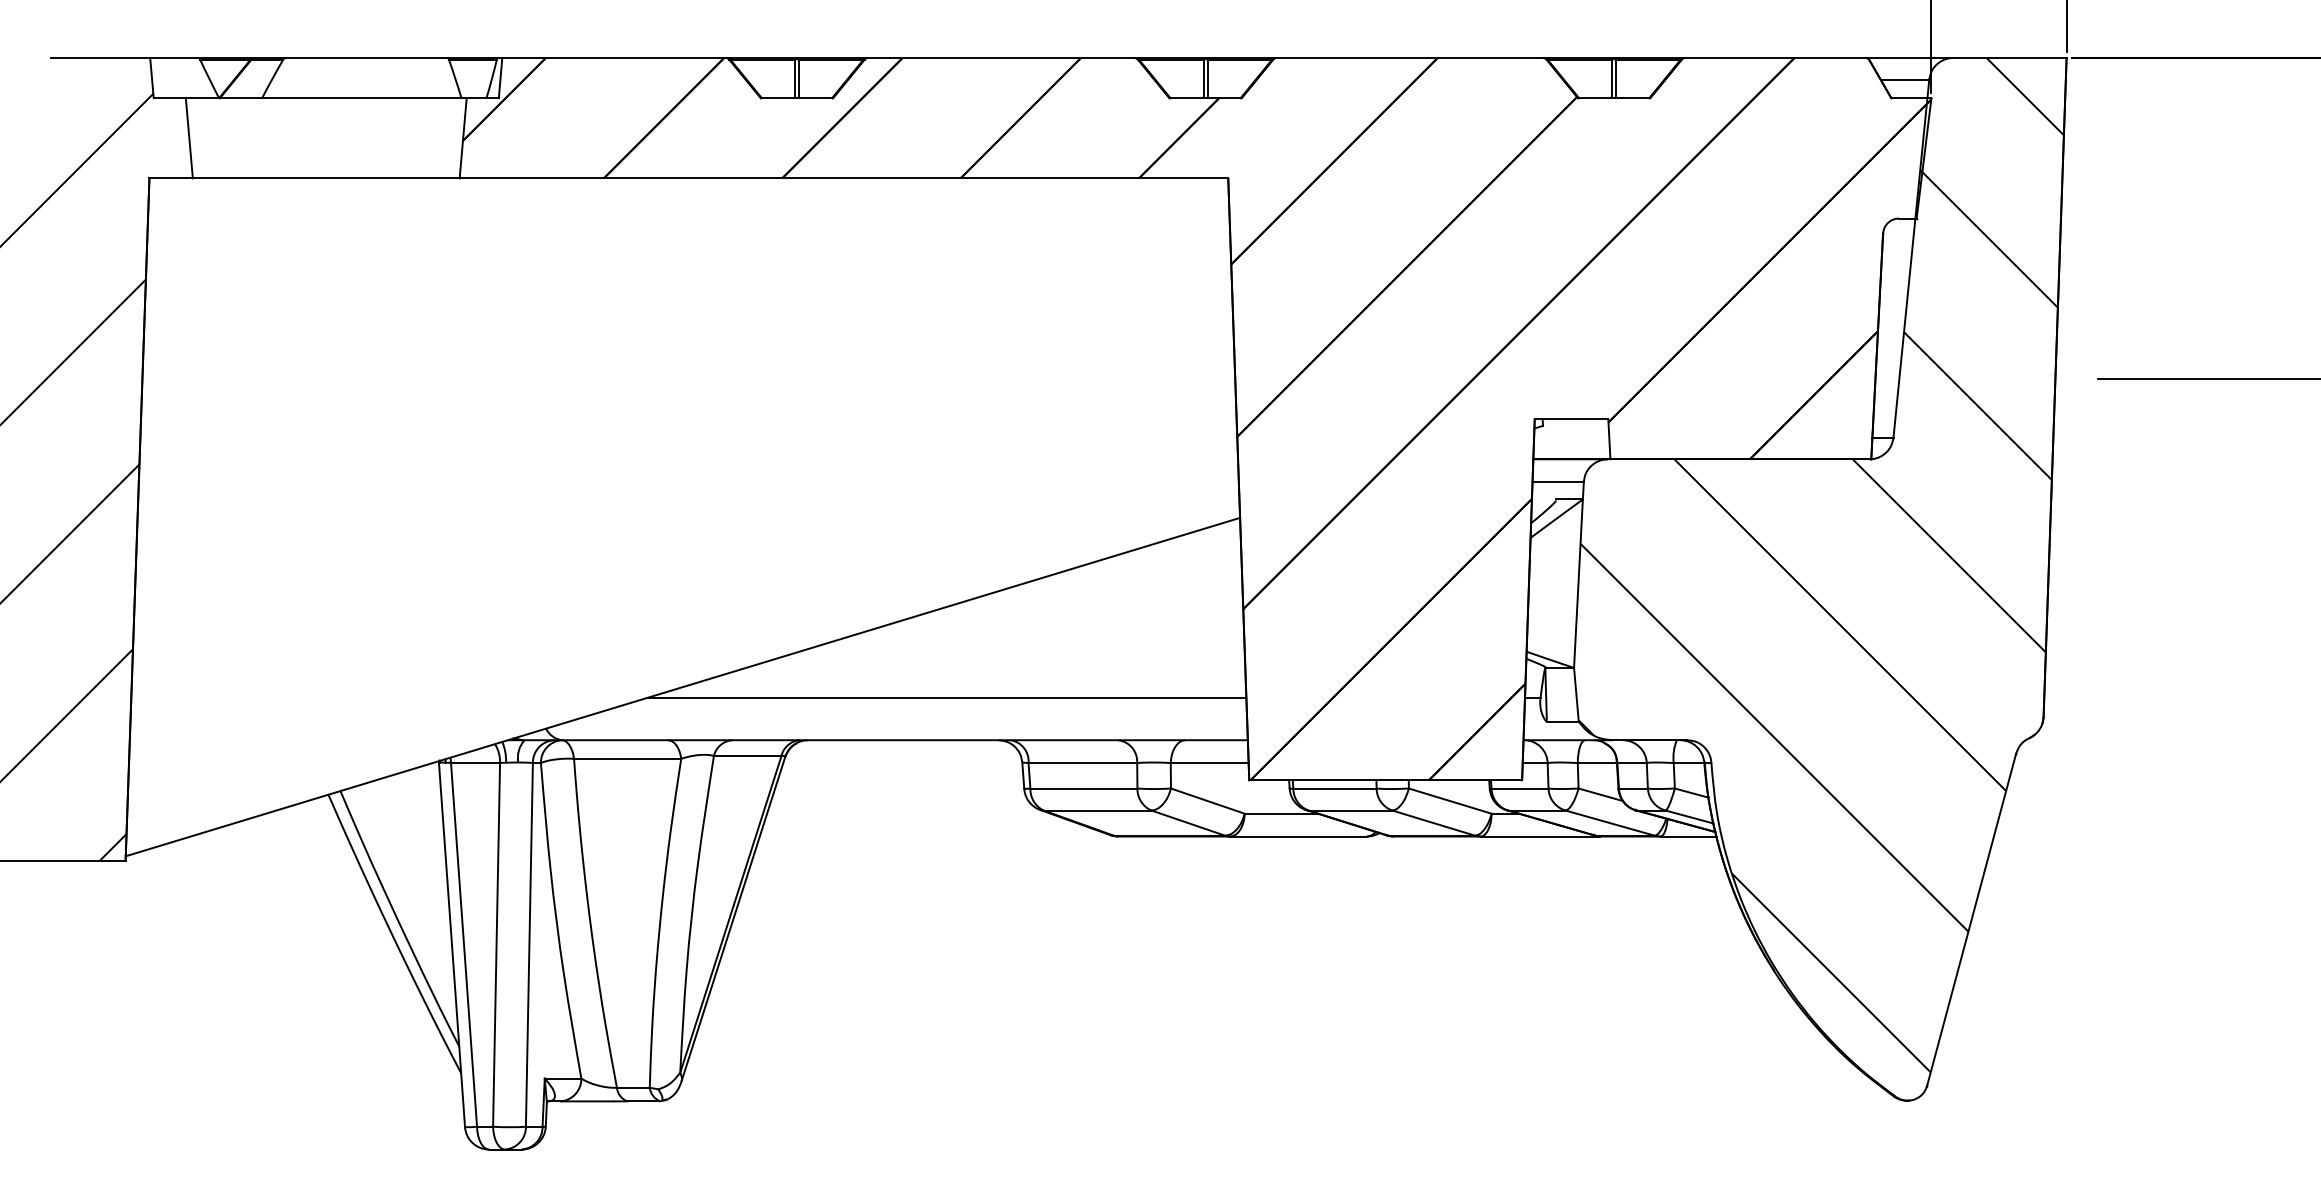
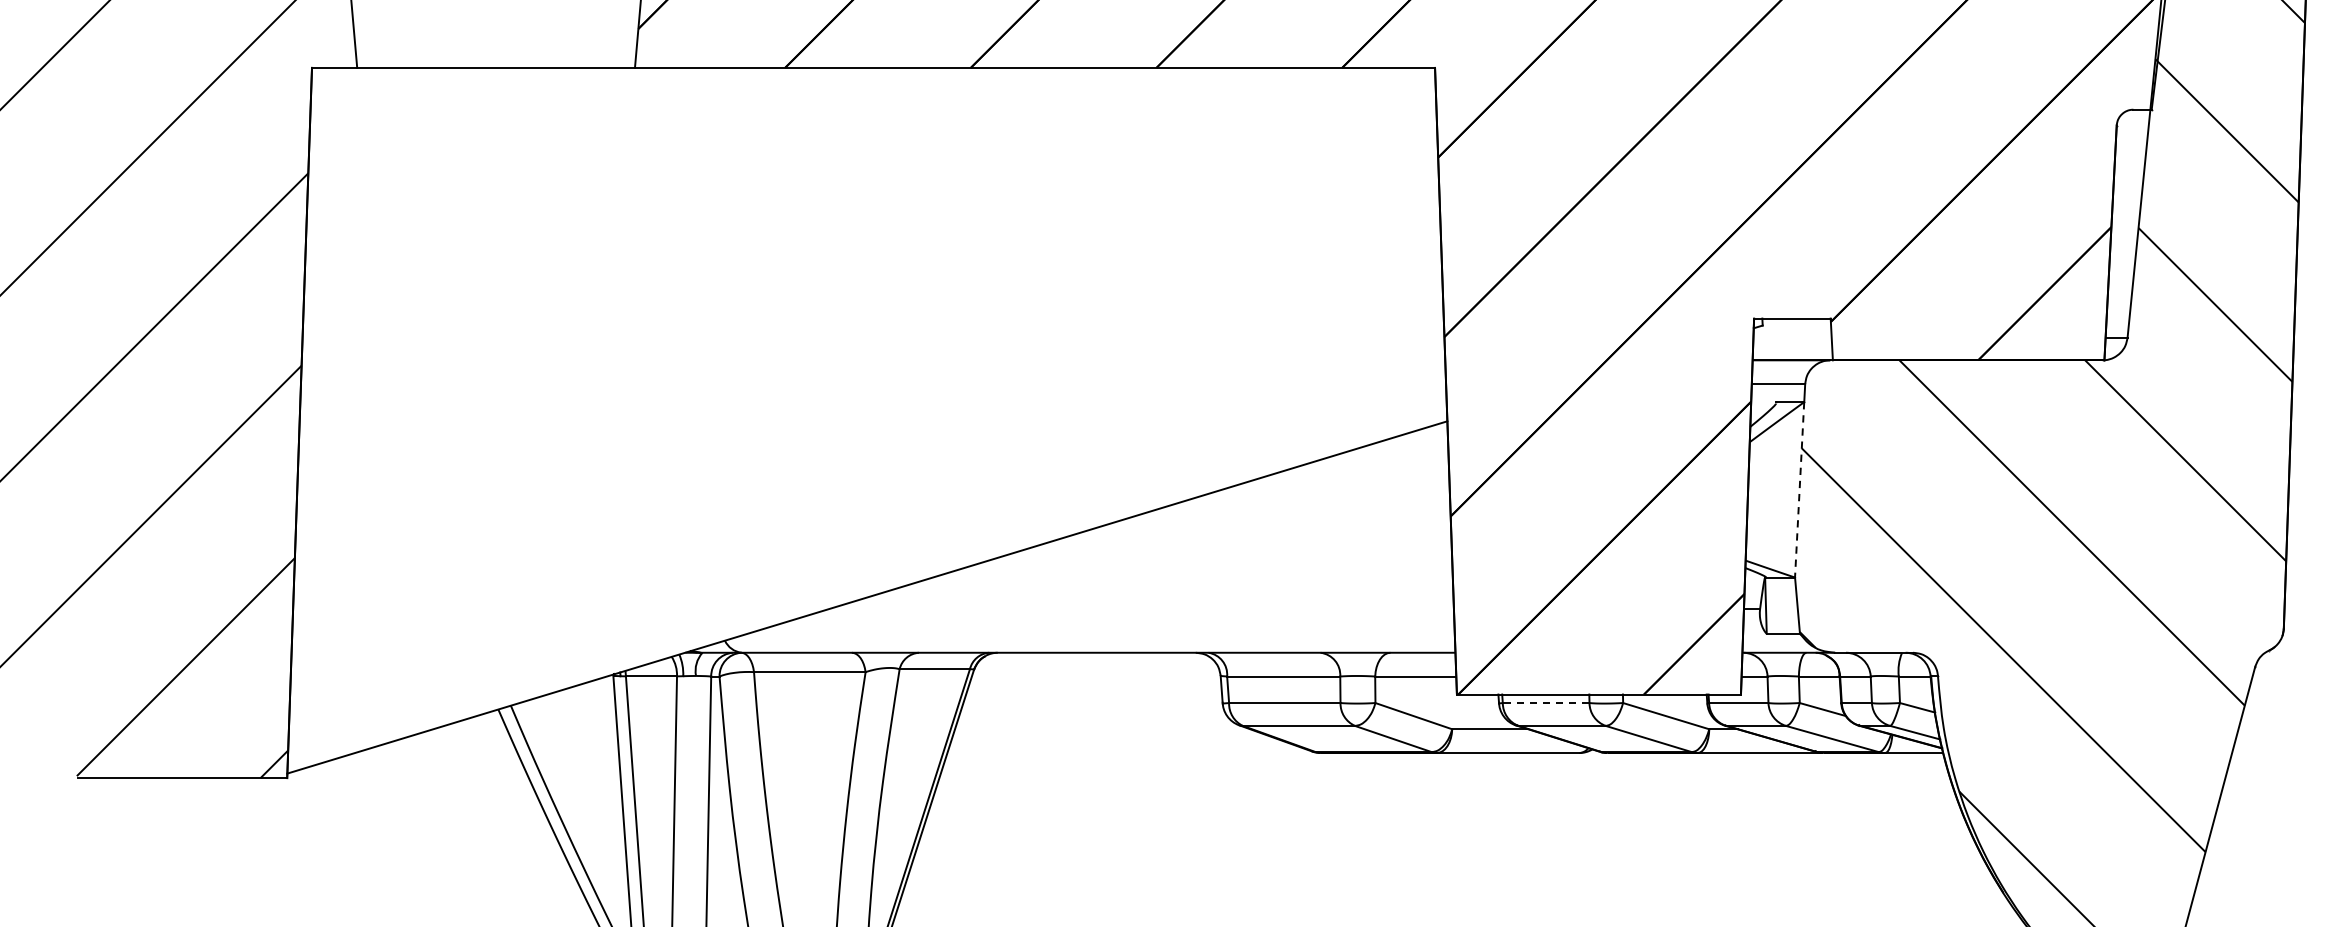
line: (1578, 584) -> (1799, 490), solid -> dashed
line: (946, 697) -> (1141, 608), removed
line: (1334, 788) -> (1545, 703), solid -> dashed

